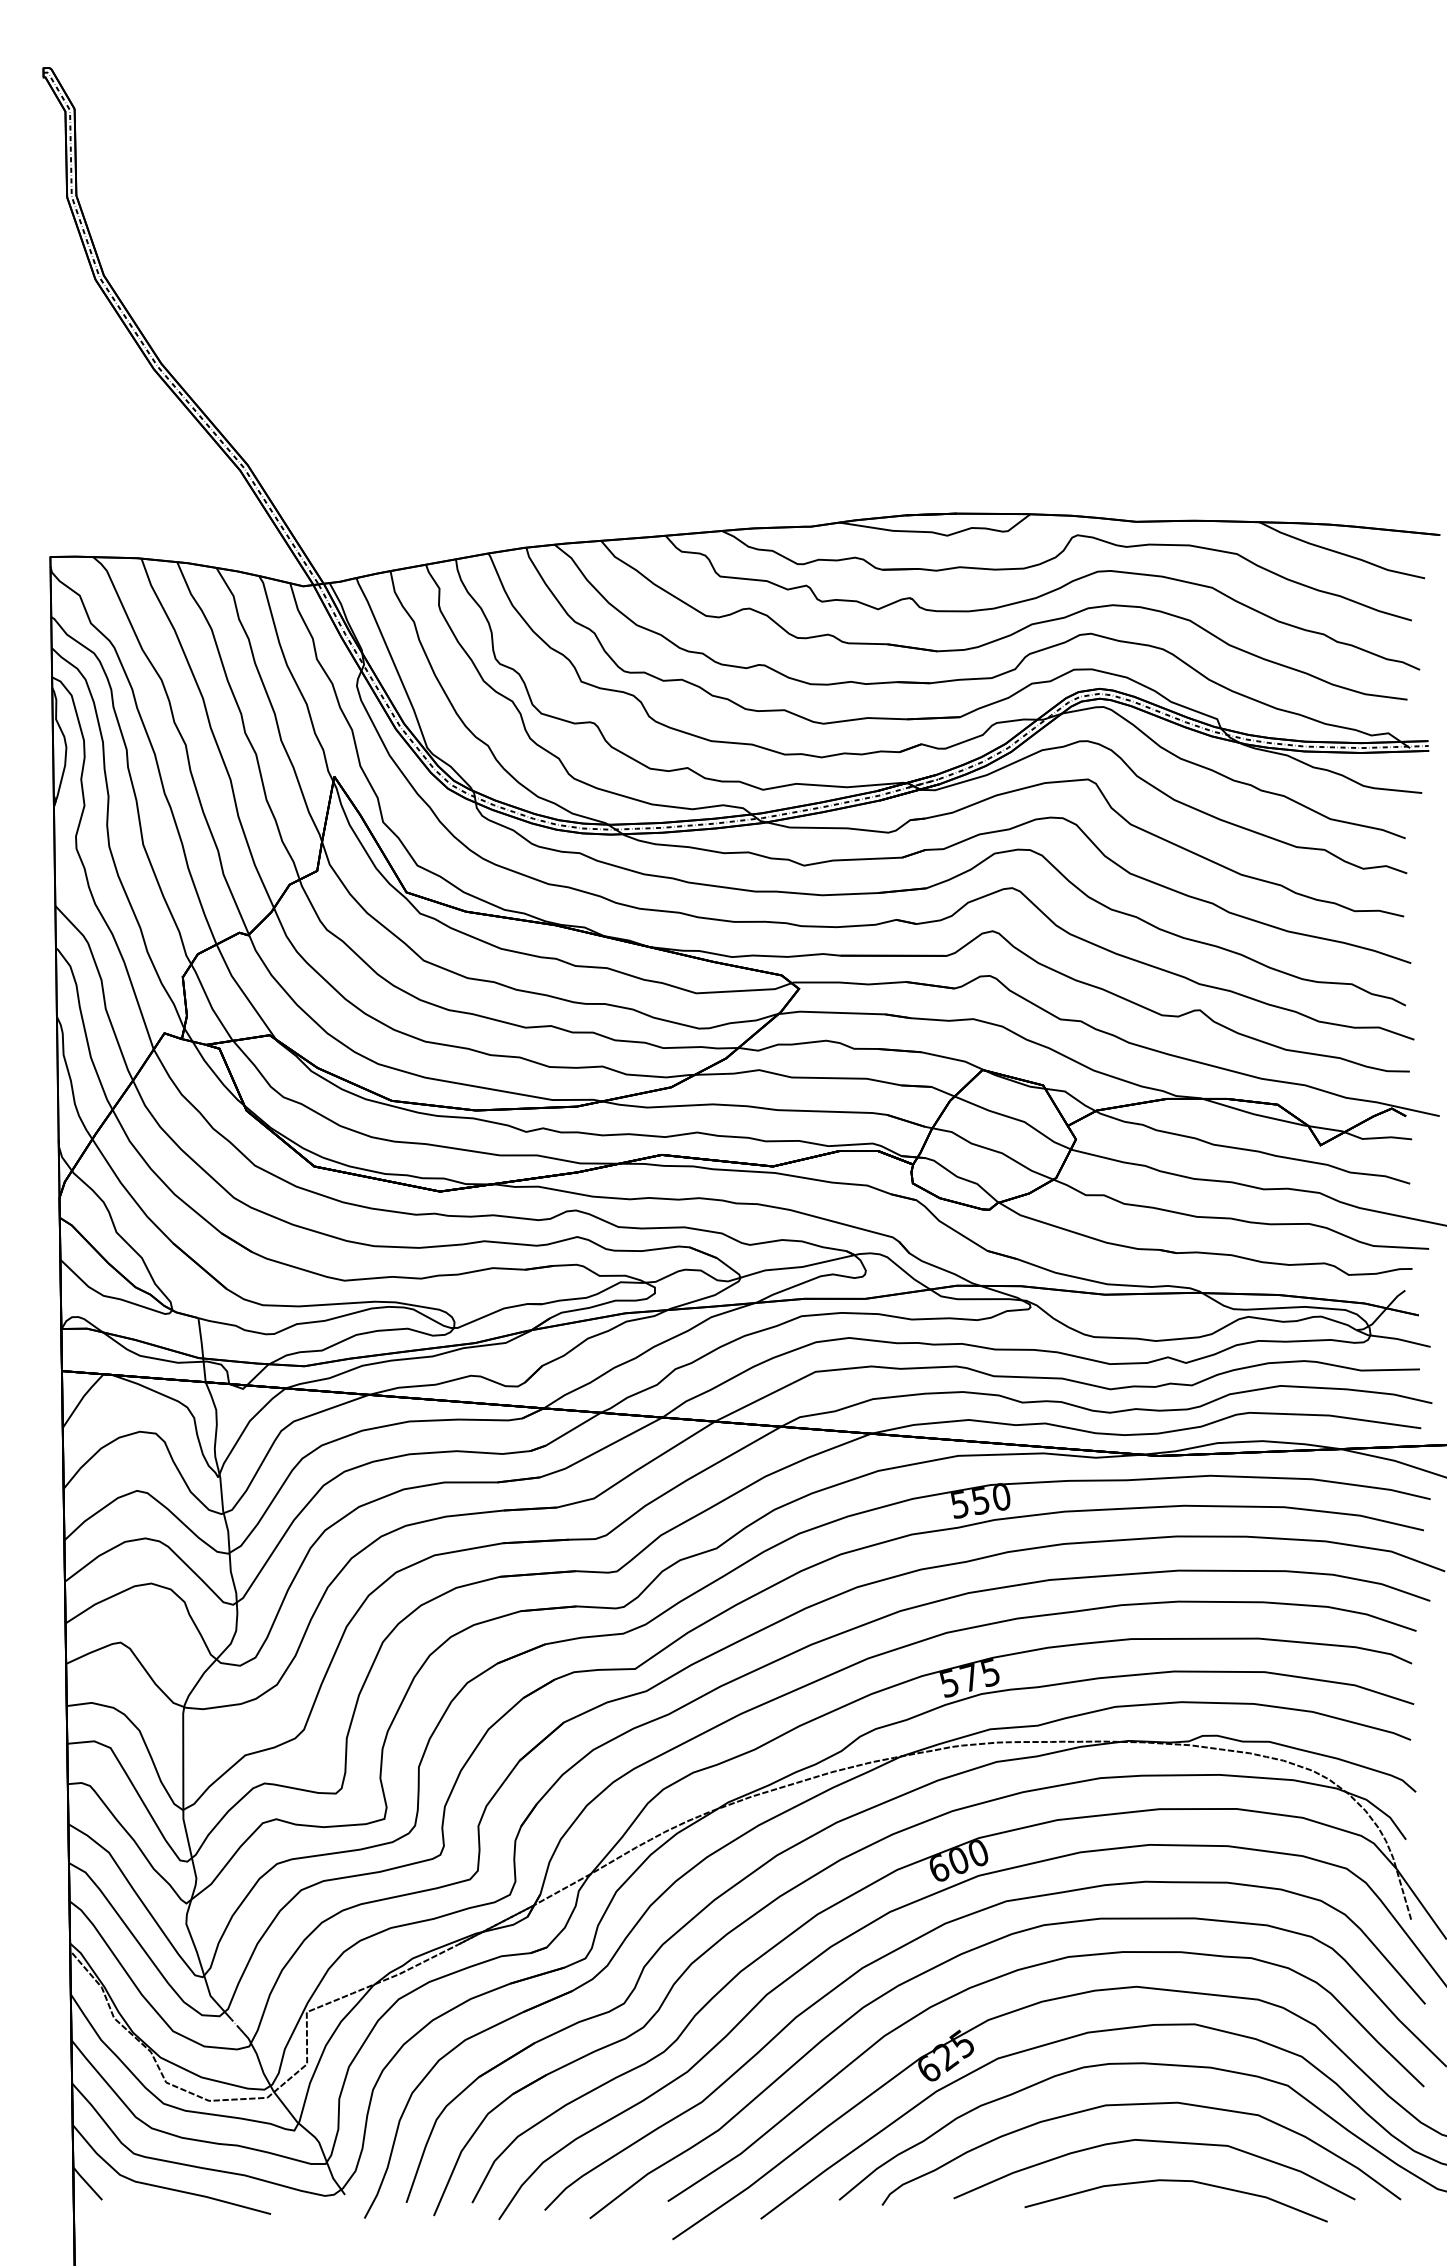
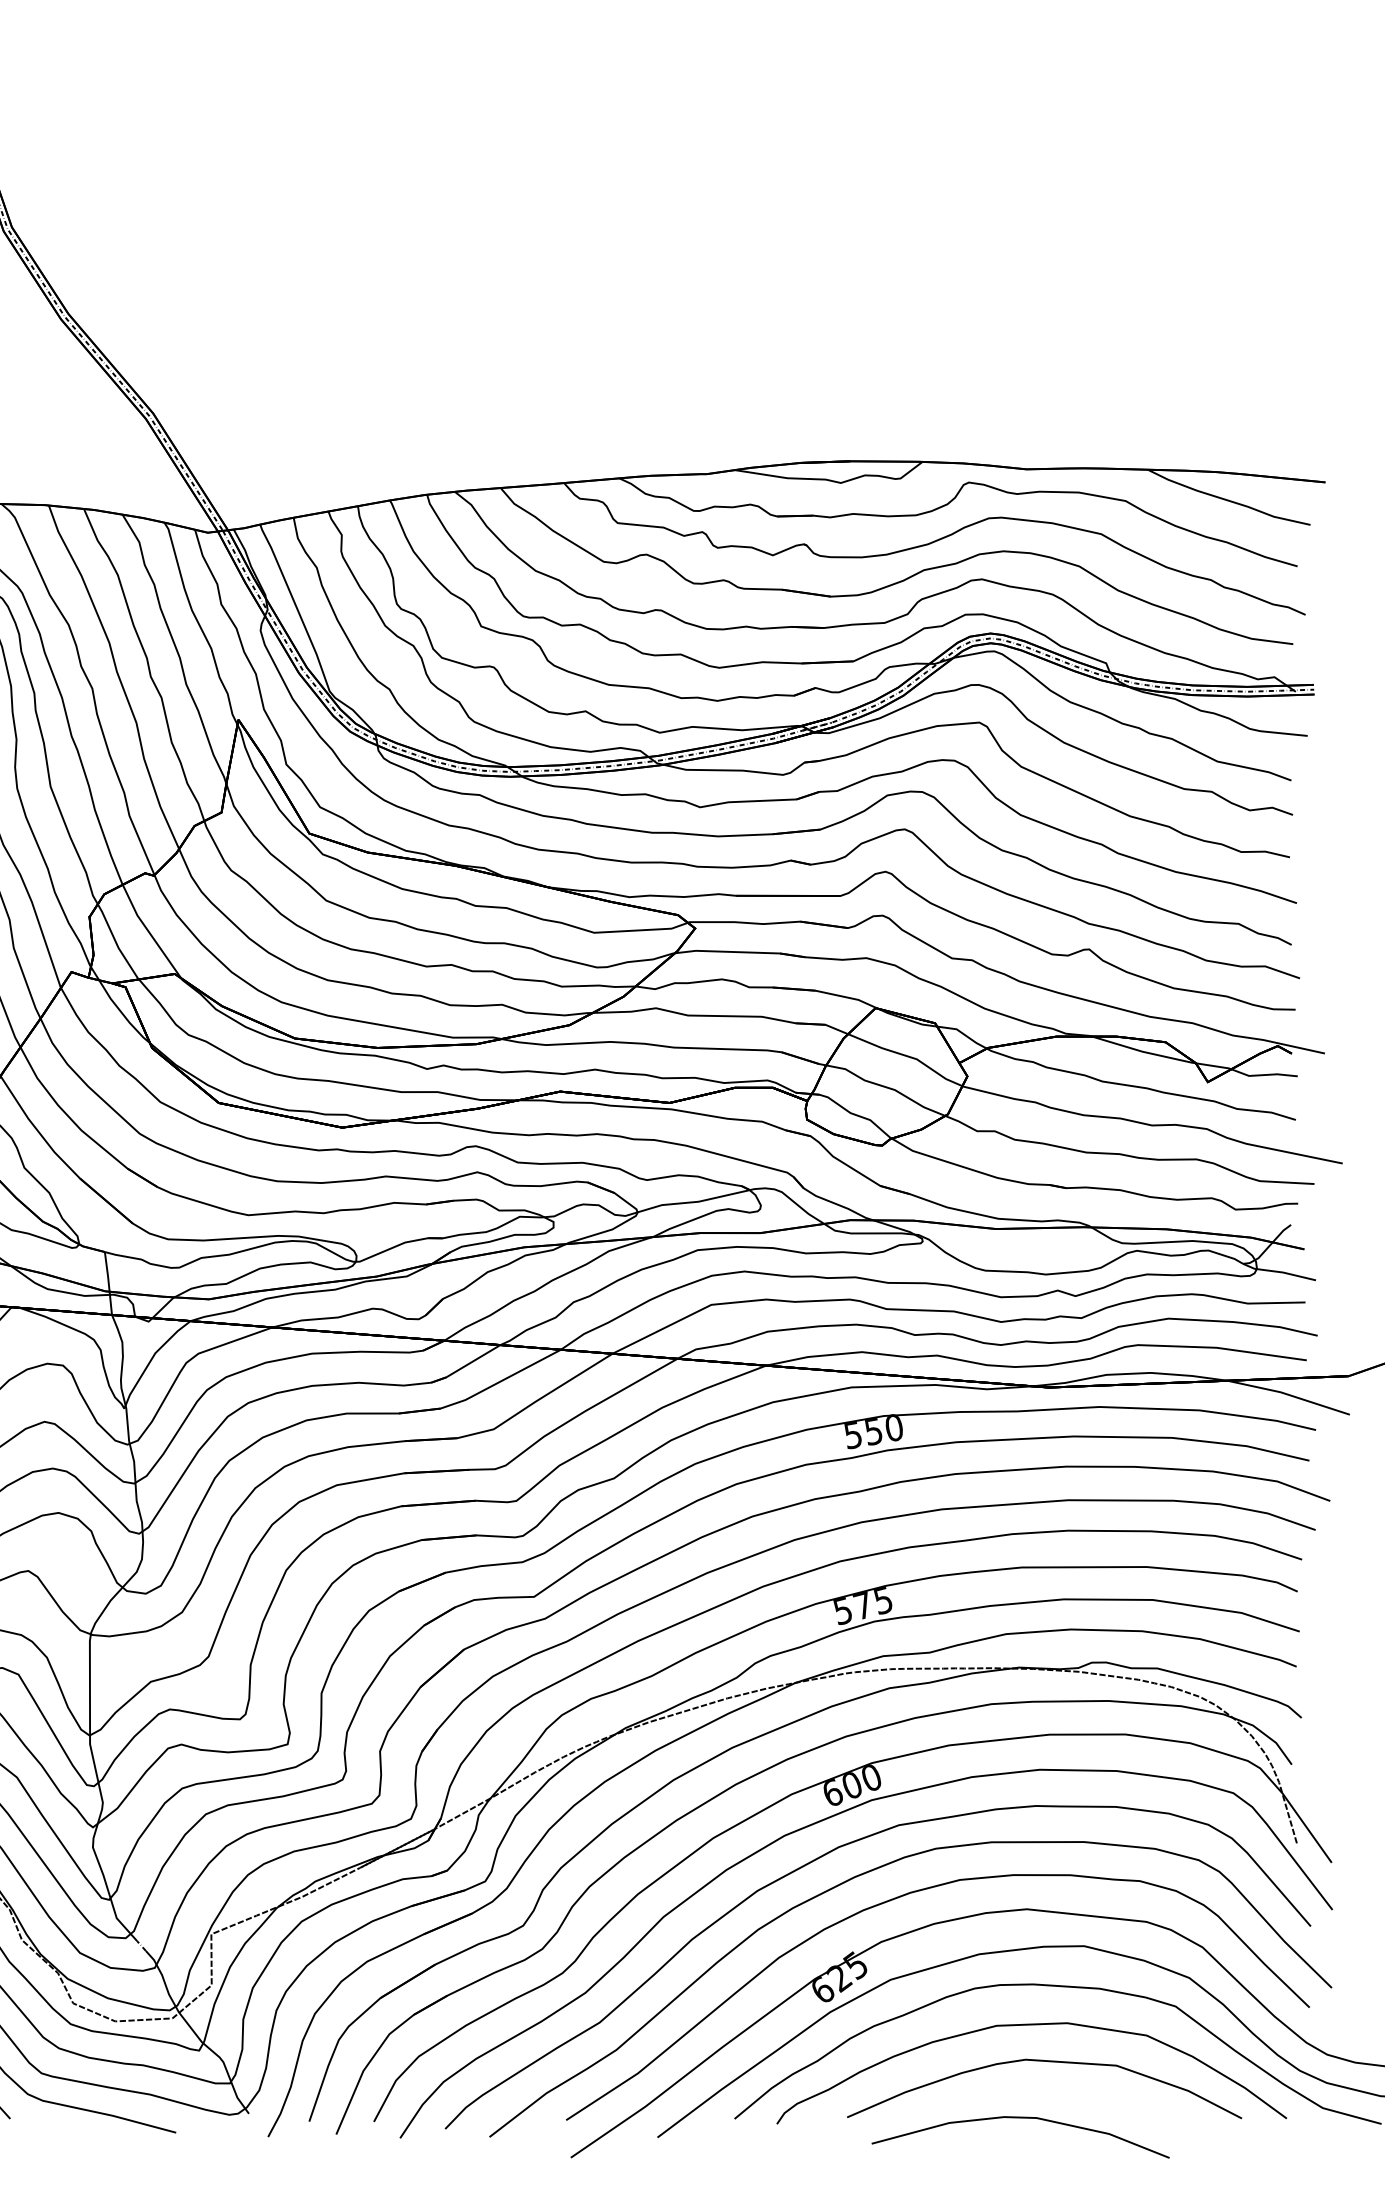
curve: (1175, 2181) -> (1020, 2118), moved

